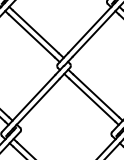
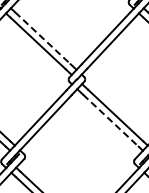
line: (35, 31) -> (42, 38), solid -> dashed
line: (91, 99) -> (110, 120), solid -> dashed

